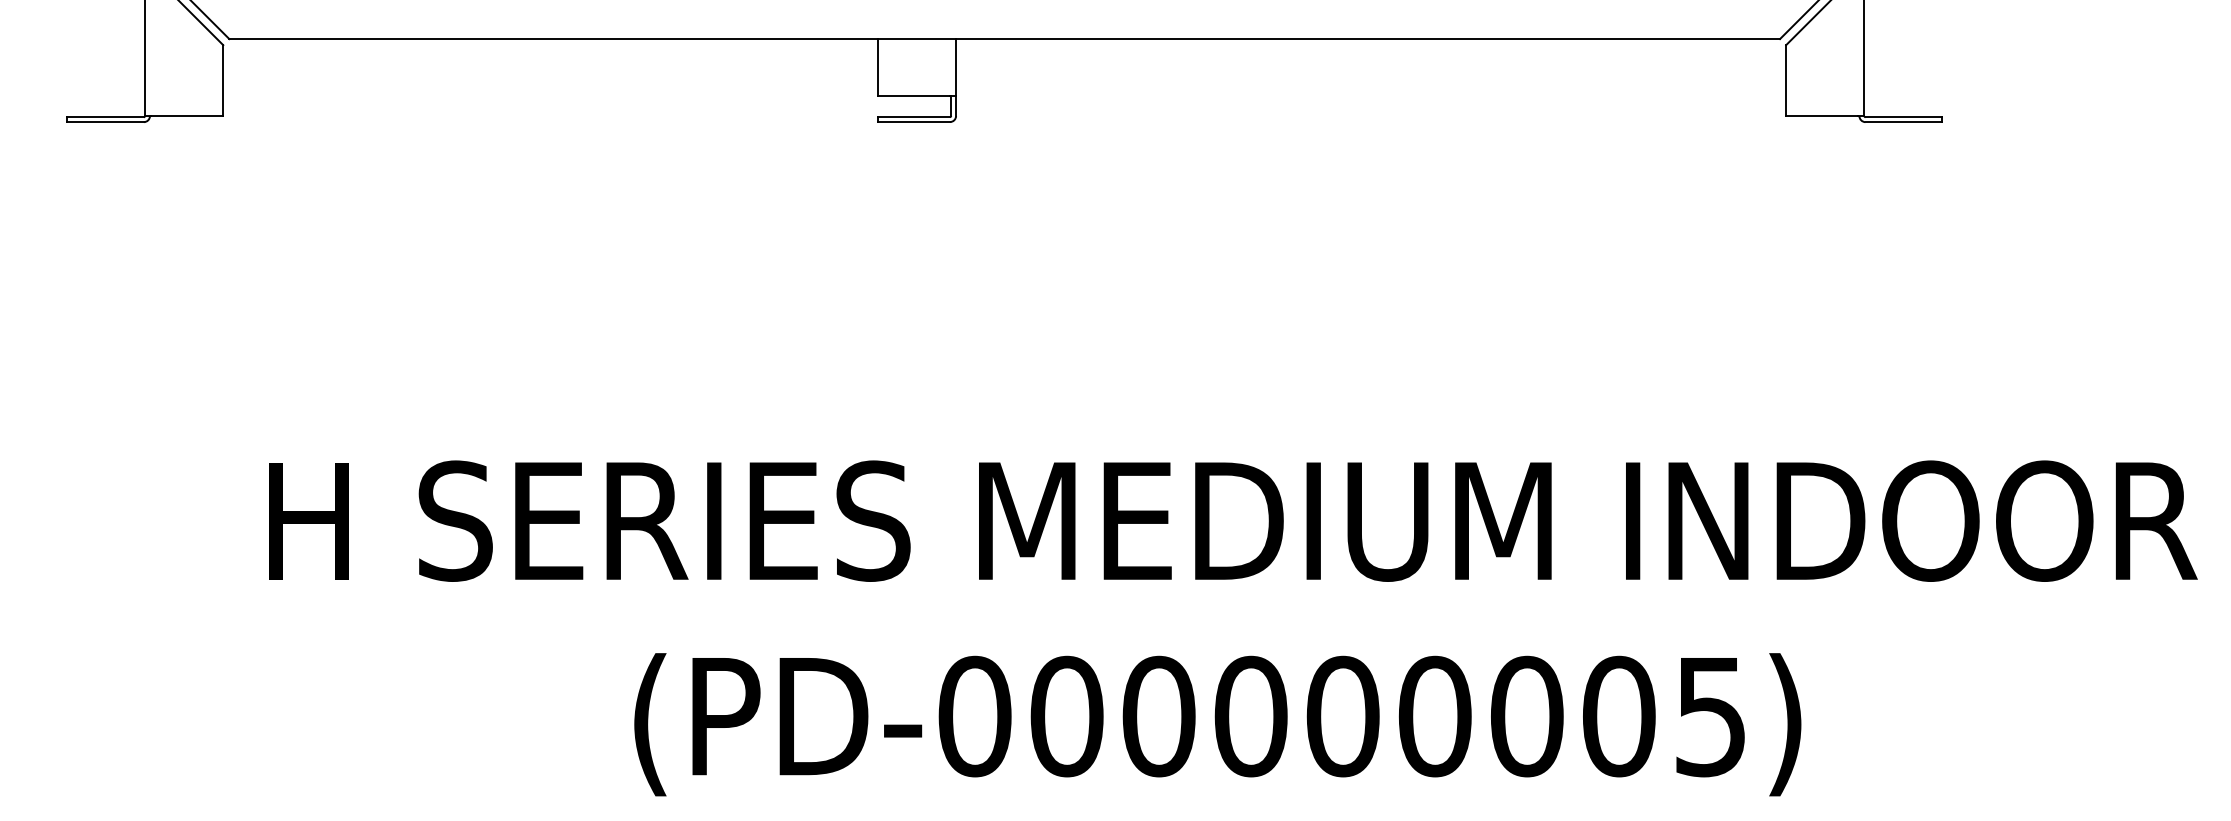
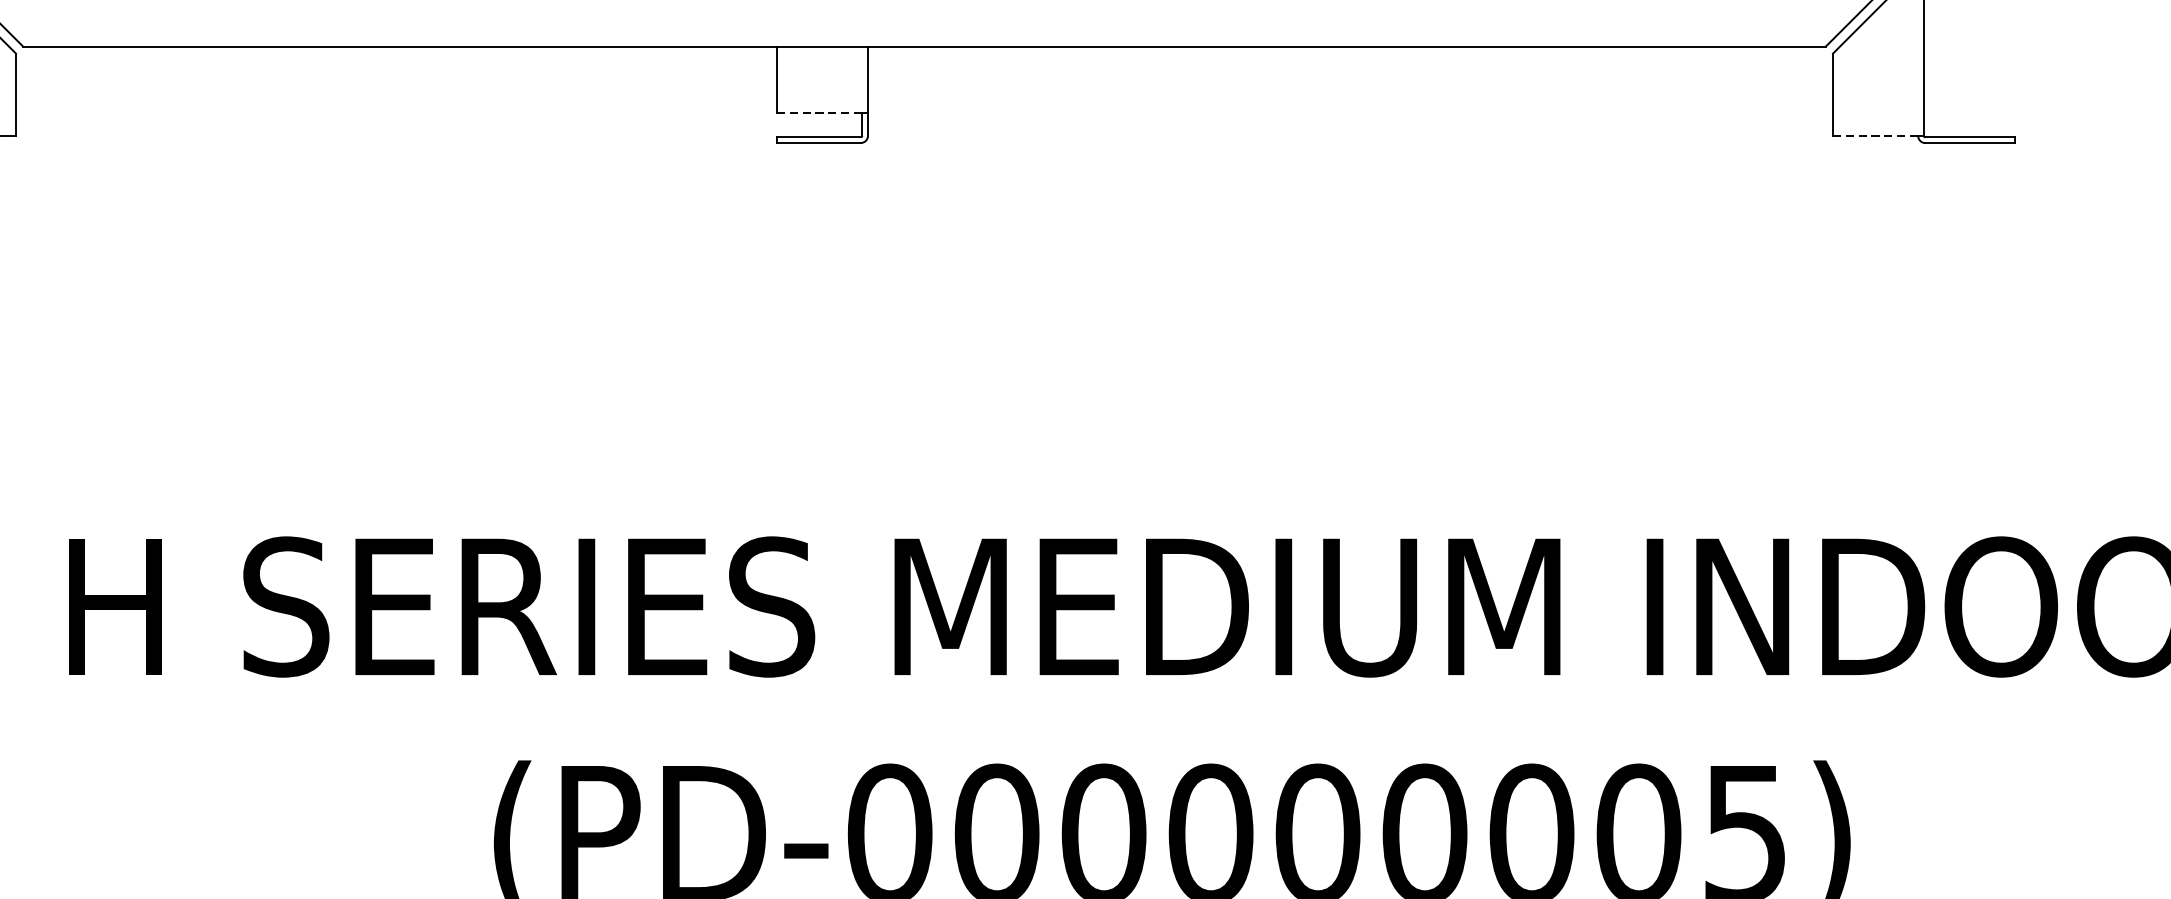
line: (914, 96) -> (819, 113), solid -> dashed
line: (1822, 116) -> (1875, 136), solid -> dashed

